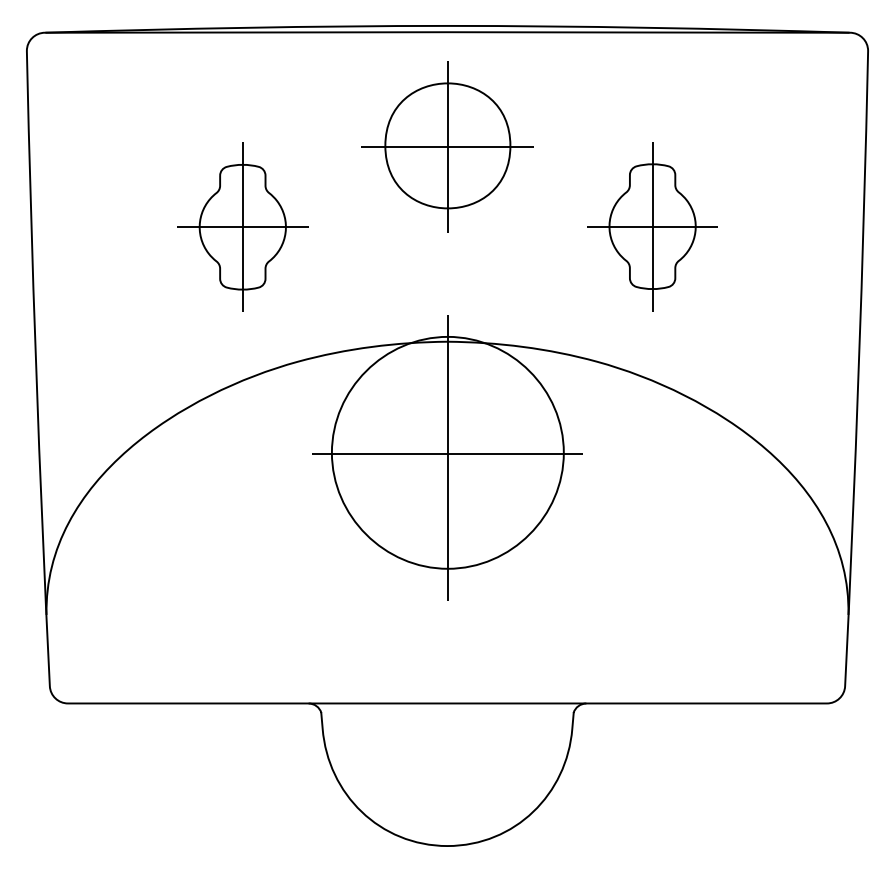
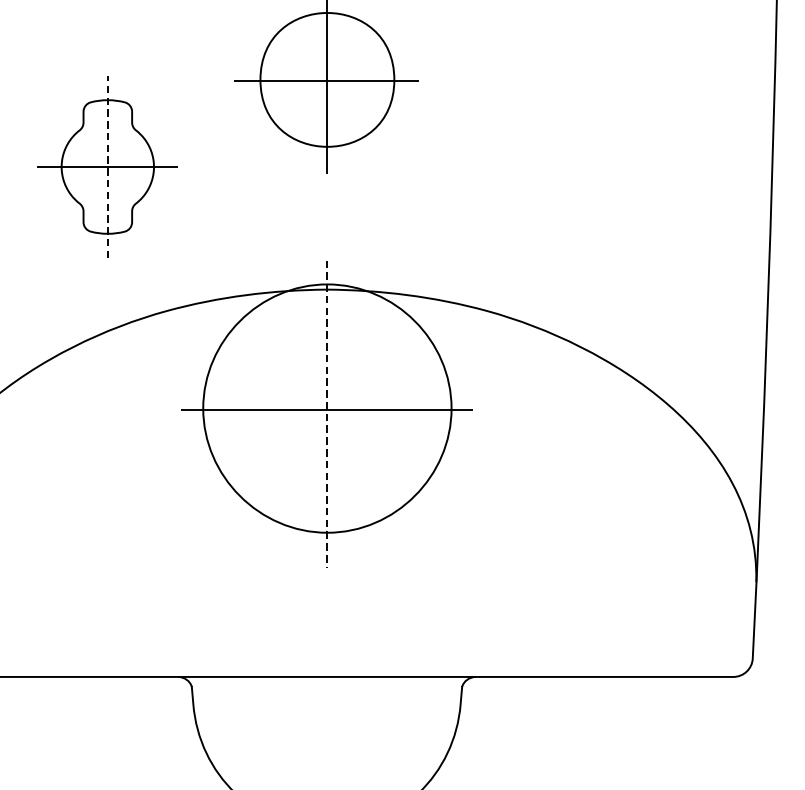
line: (242, 226) -> (107, 166), solid -> dashed
part: (652, 226) -> (546, 166), removed
line: (447, 458) -> (326, 414), solid -> dashed

